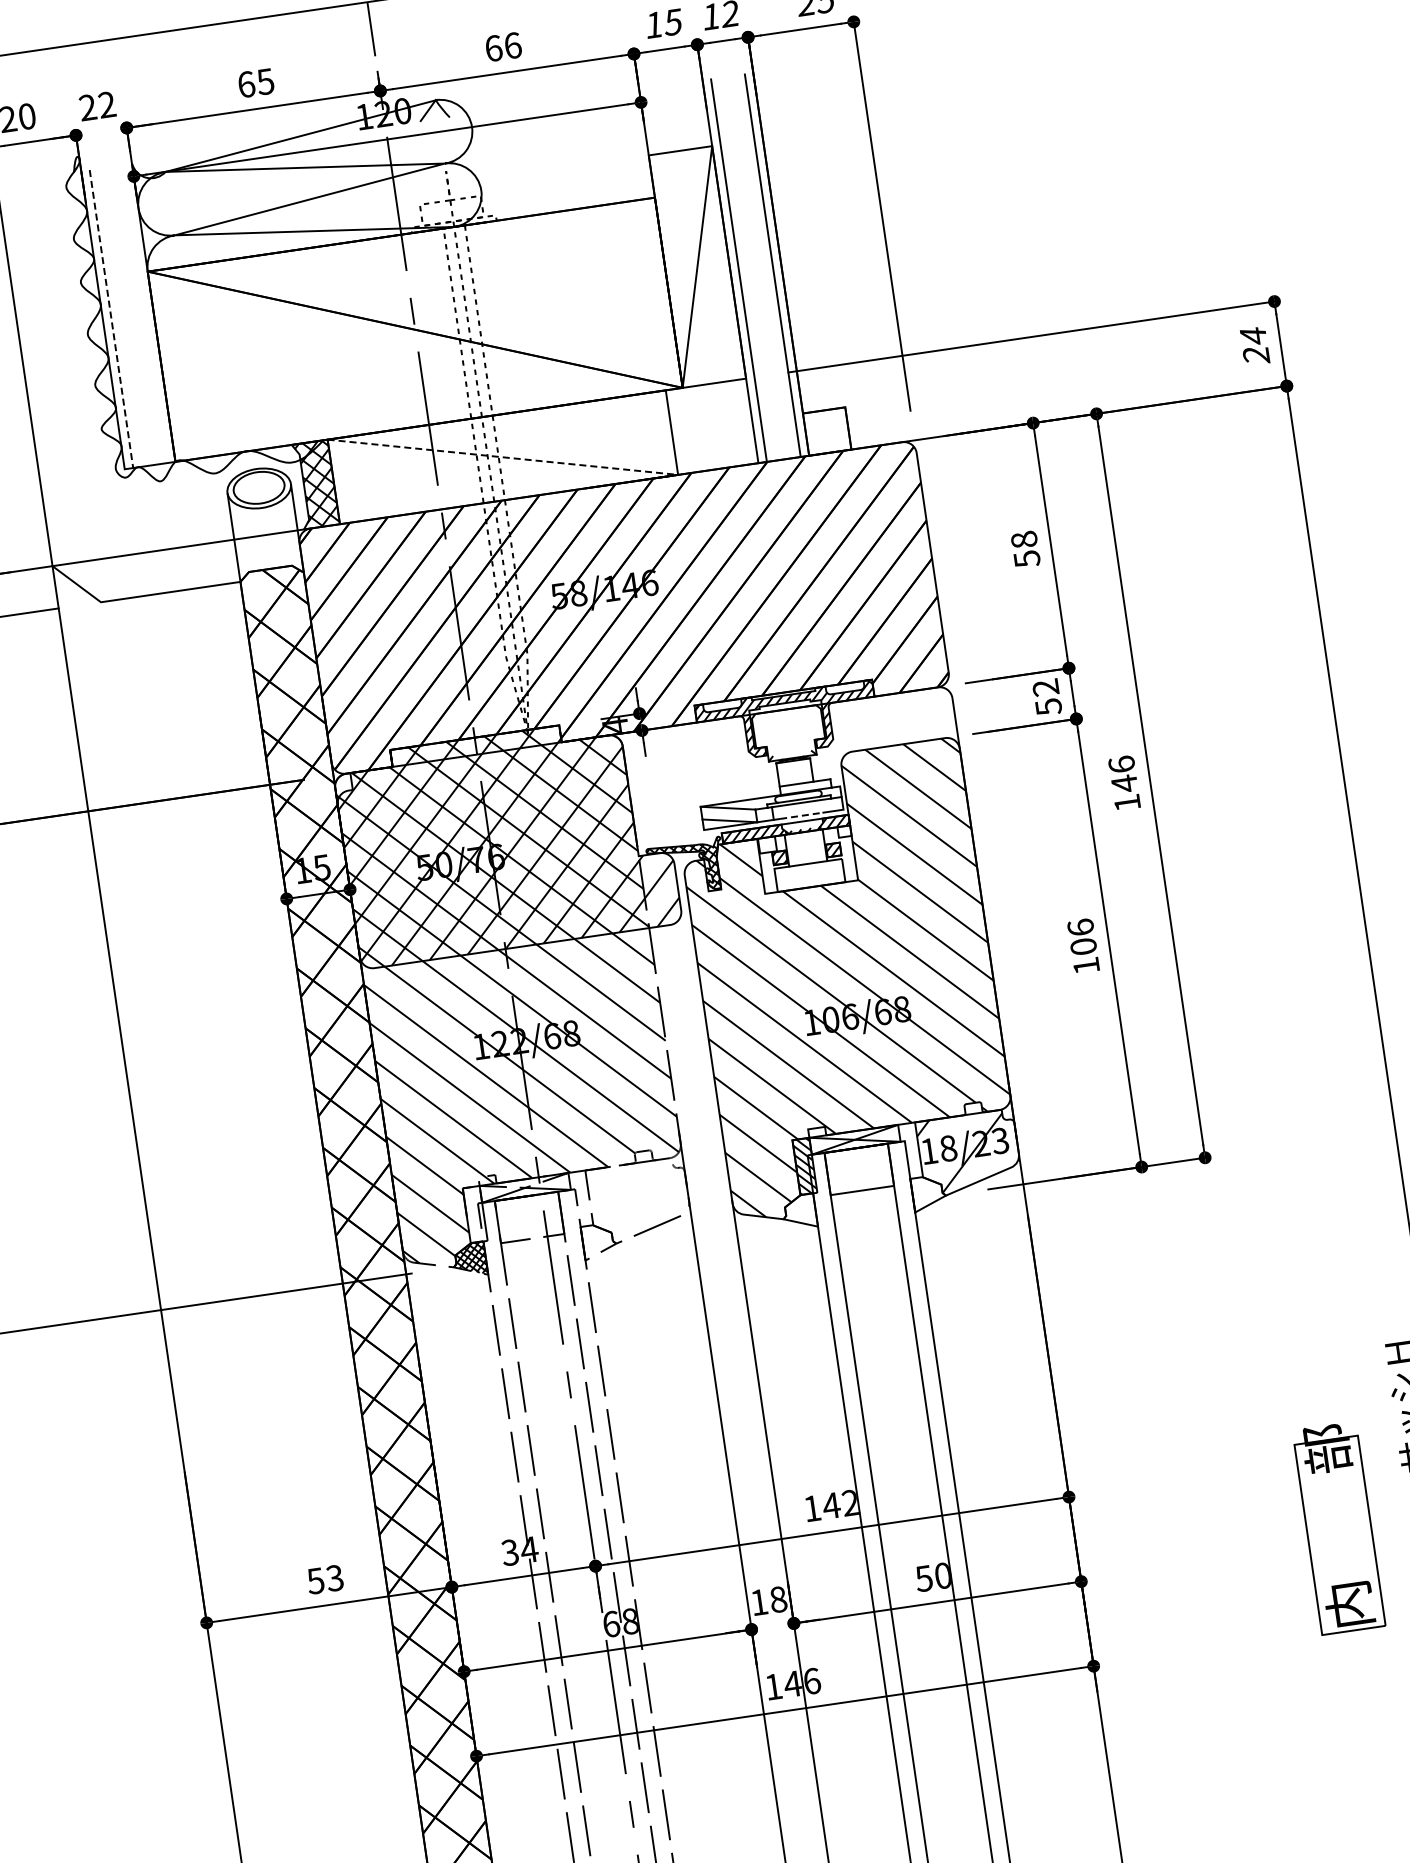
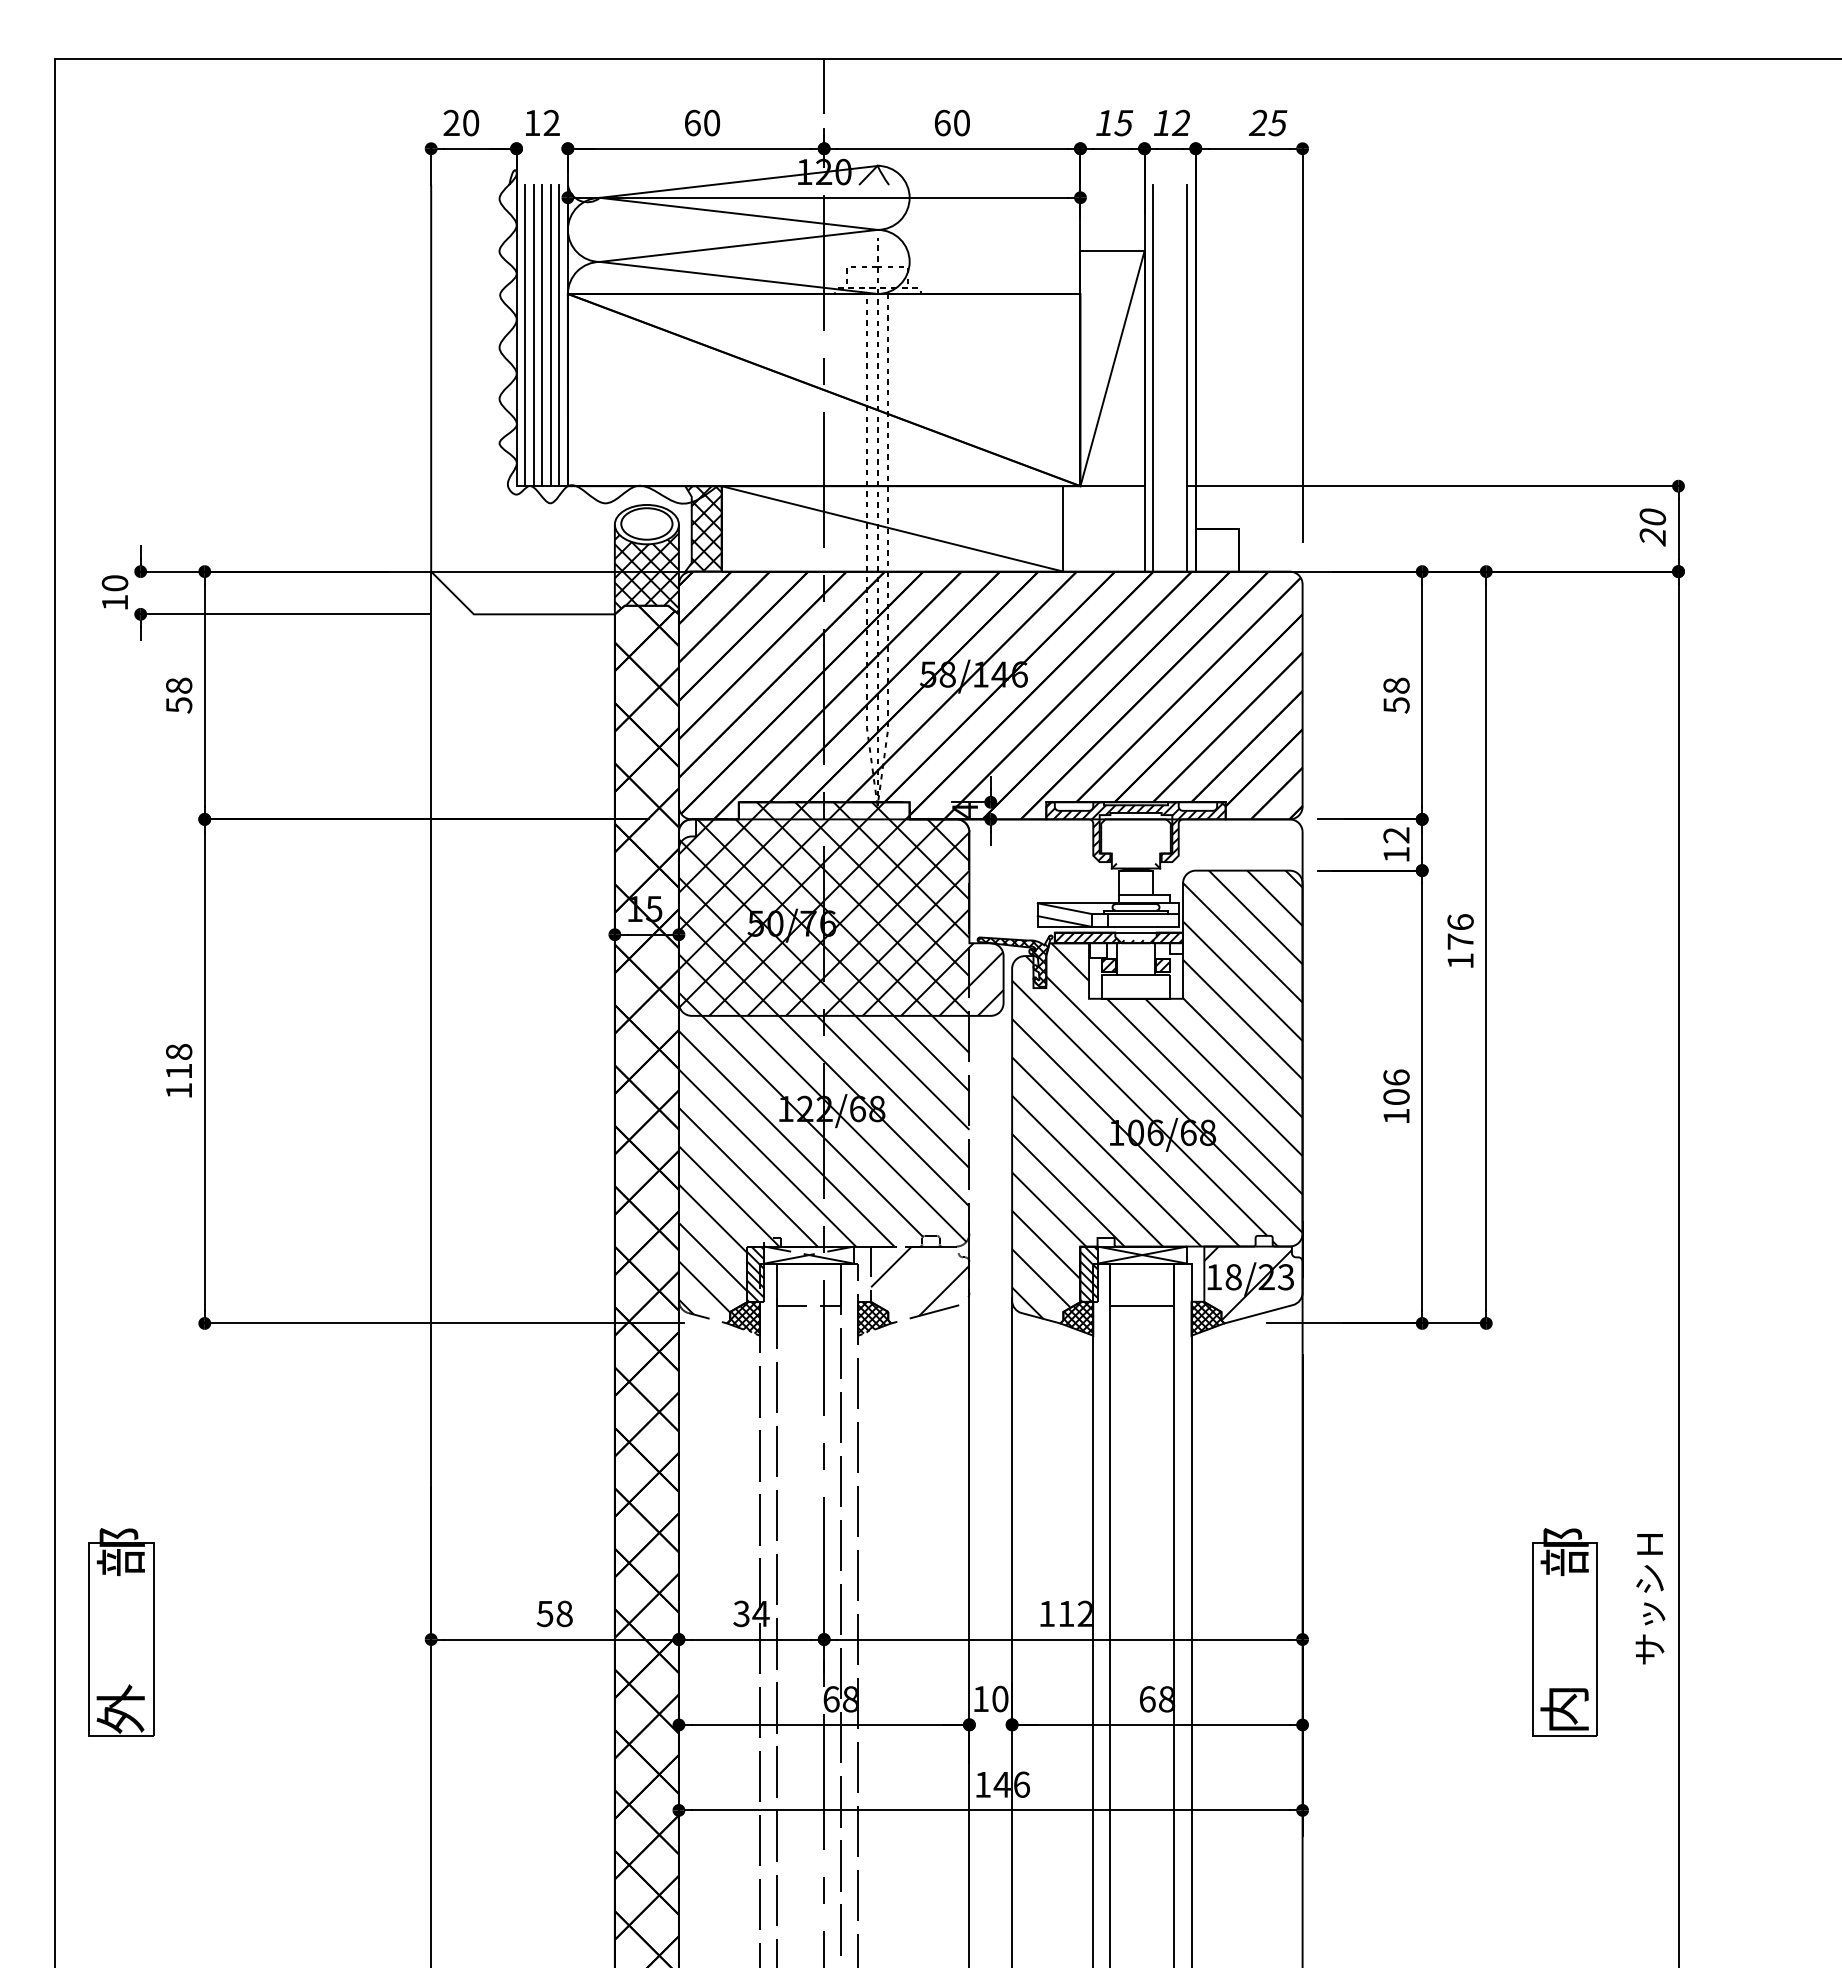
text: (513, 45) -> (962, 122), 66 -> 60
text: (265, 81) -> (711, 122), 65 -> 60
text: (87, 107) -> (532, 122), 22 -> 12
line: (145, 313) -> (559, 335), added
line: (136, 315) -> (550, 335), added
line: (128, 316) -> (542, 335), added
line: (119, 317) -> (533, 335), added
line: (111, 318) -> (525, 335), dashed -> solid
text: (1253, 336) -> (1652, 517), 24 -> 20
line: (503, 457) -> (893, 529), dashed -> solid
hatch: (265, 531) -> (646, 568), added
text: (1048, 706) -> (1396, 854), 52 -> 12
text: (1124, 783) -> (1460, 941), 146 -> 176
line: (801, 815) -> (1136, 926), dashed -> solid
hatch: (928, 1193) -> (1207, 1318), added
hatch: (639, 1196) -> (920, 1280), added
hatch: (798, 1212) -> (1076, 1318), added
hatch: (474, 1214) -> (755, 1274), added
hatch: (599, 1241) -> (874, 1318), added
text: (831, 1505) -> (1066, 1613), 142 -> 112
part: (1338, 1528) -> (1564, 1632), moved
text: (334, 1577) -> (564, 1613), 53 -> 58
text: (934, 1577) -> (1157, 1699), 50 -> 68
text: (778, 1600) -> (1000, 1699), 18 -> 10

